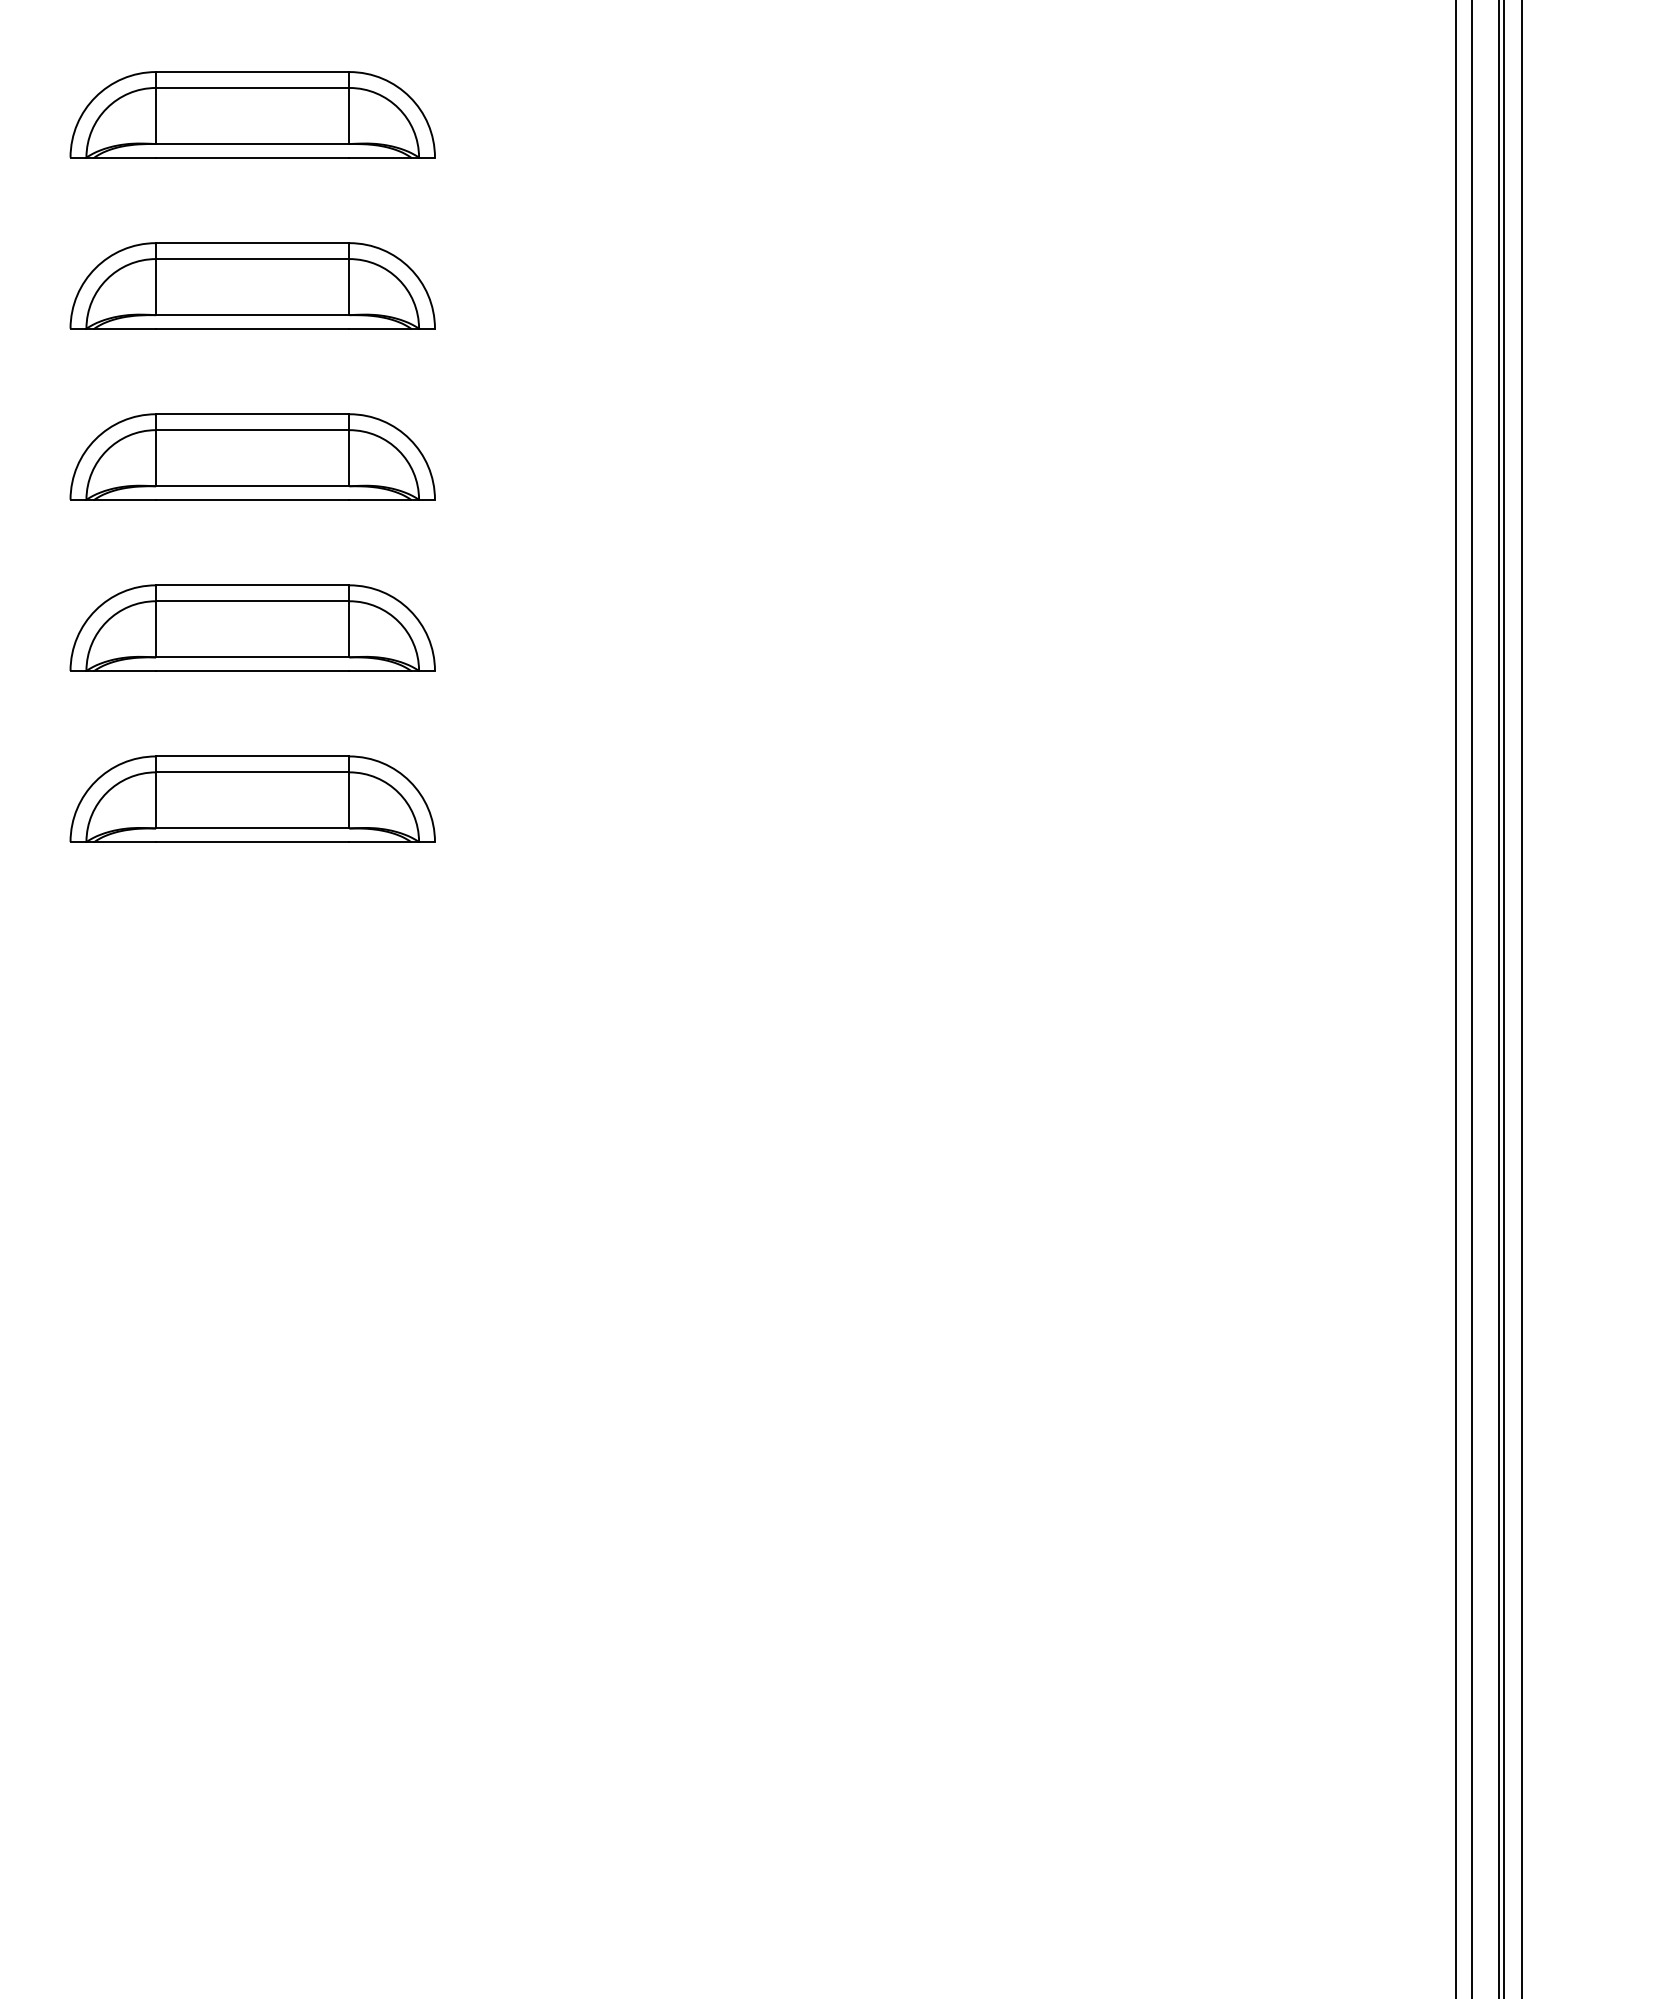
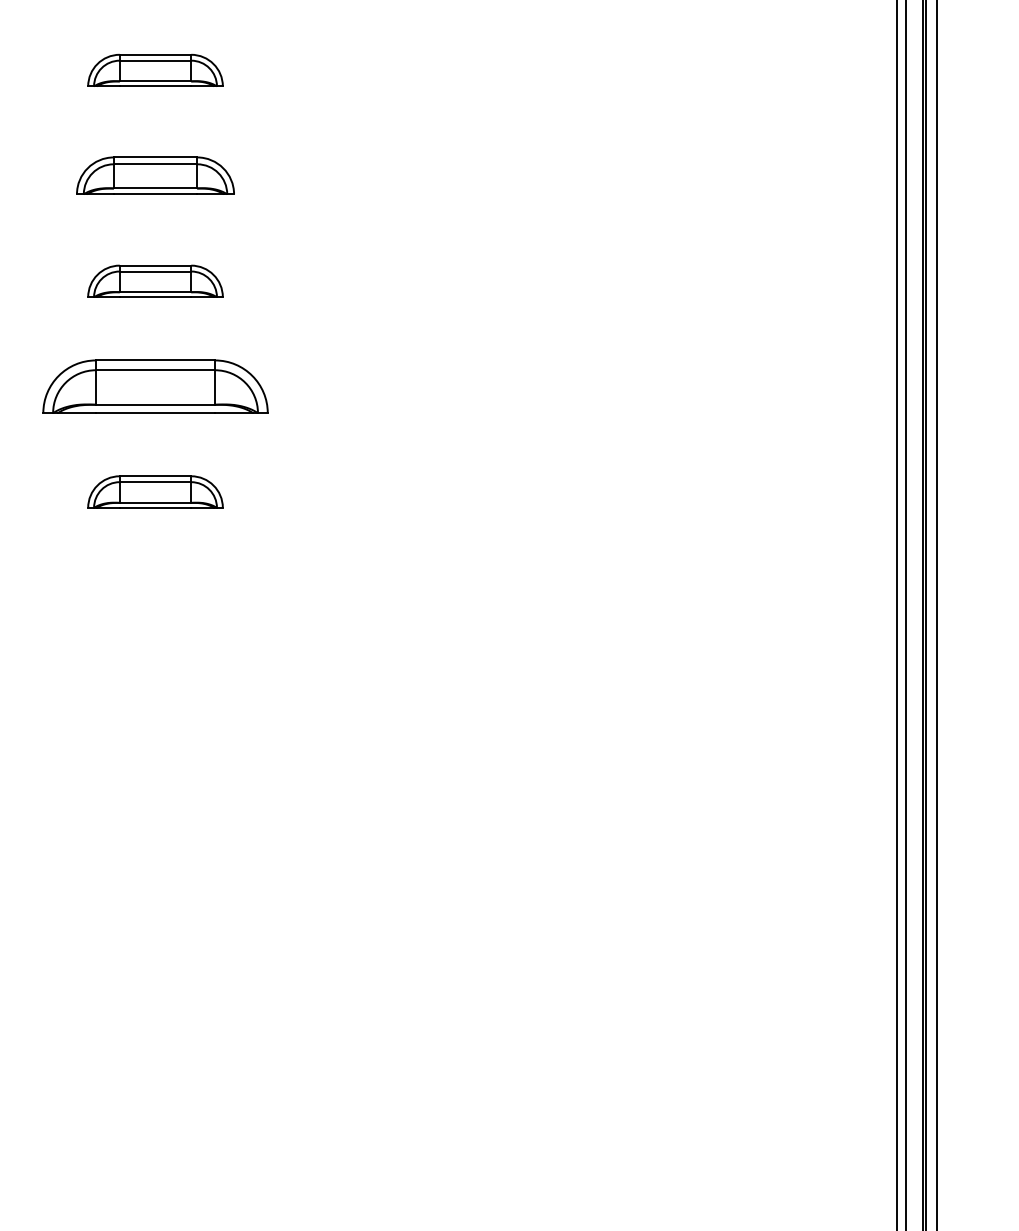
part: (252, 114) -> (155, 70), size x0.6
part: (252, 285) -> (155, 175), size x0.7
part: (252, 457) -> (155, 281), size x0.6
part: (252, 798) -> (155, 491), size x0.6

